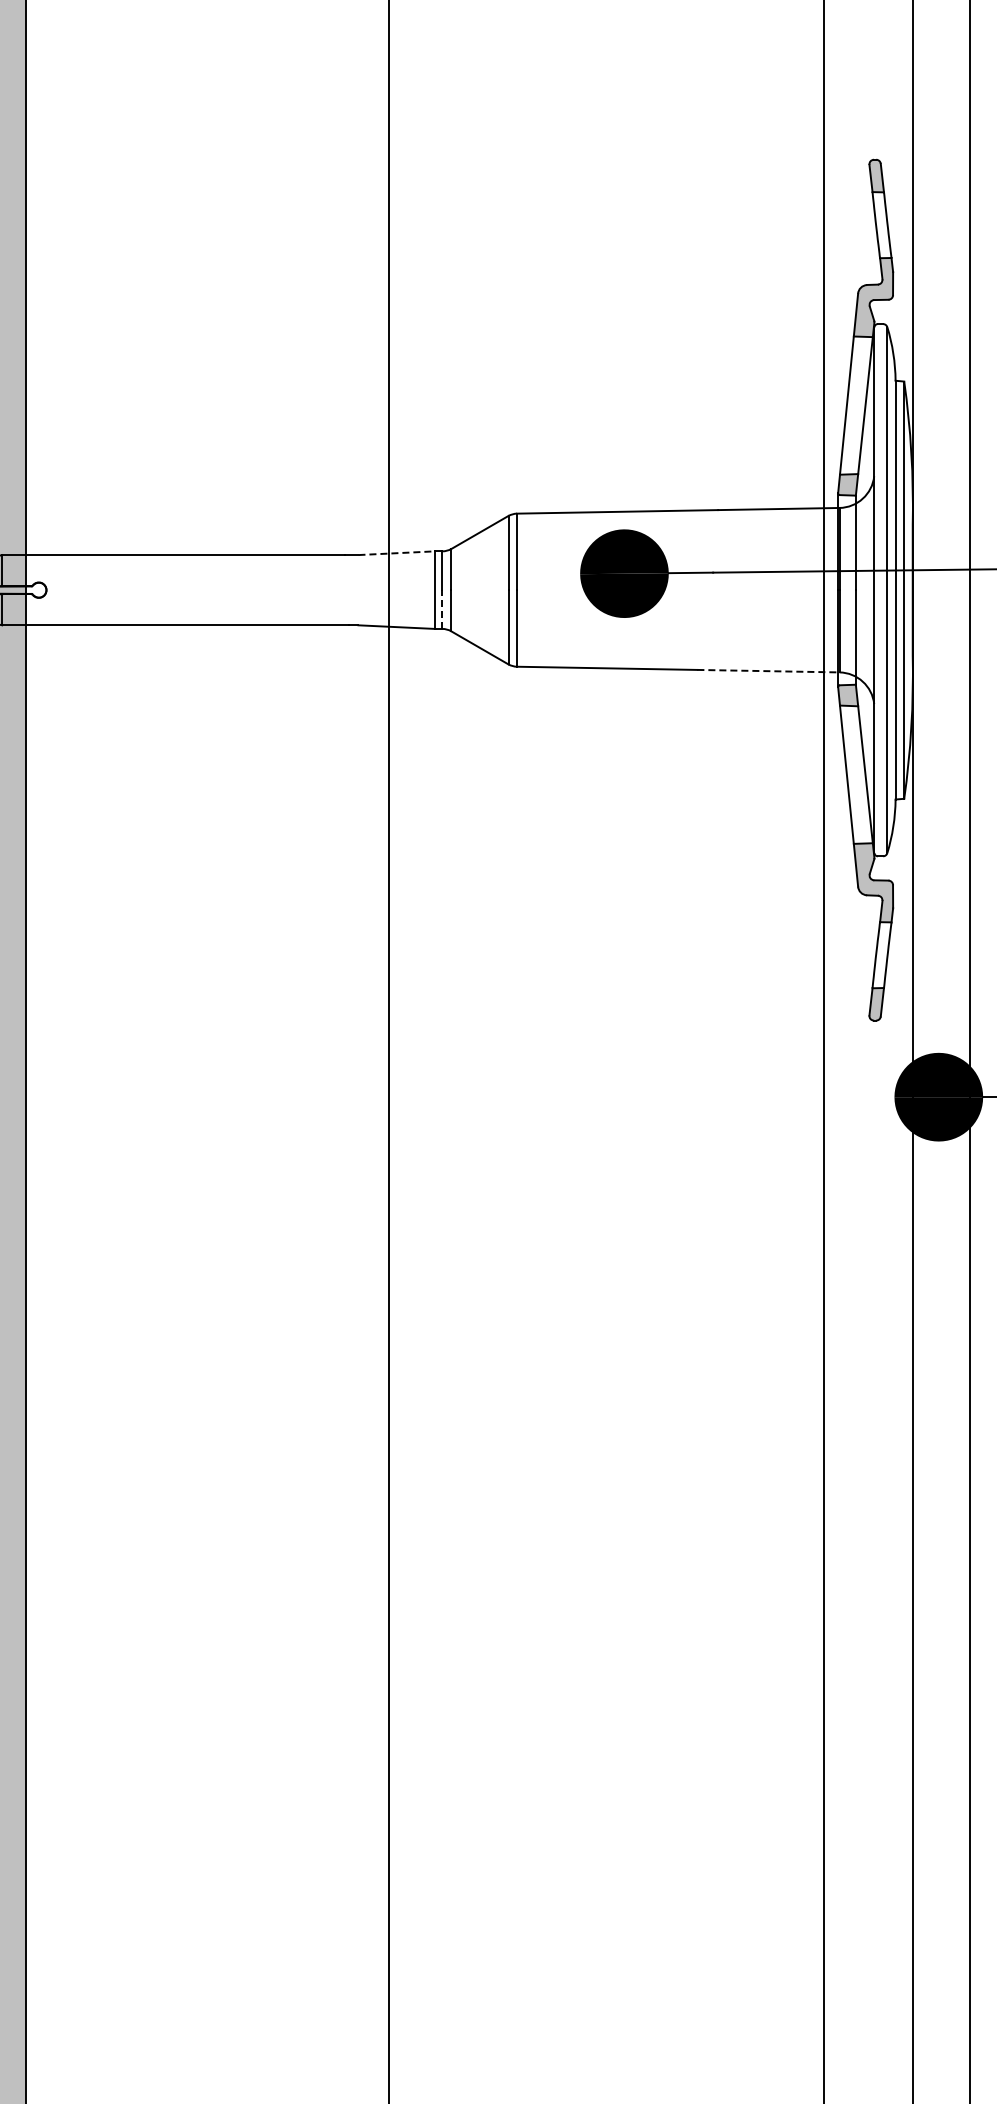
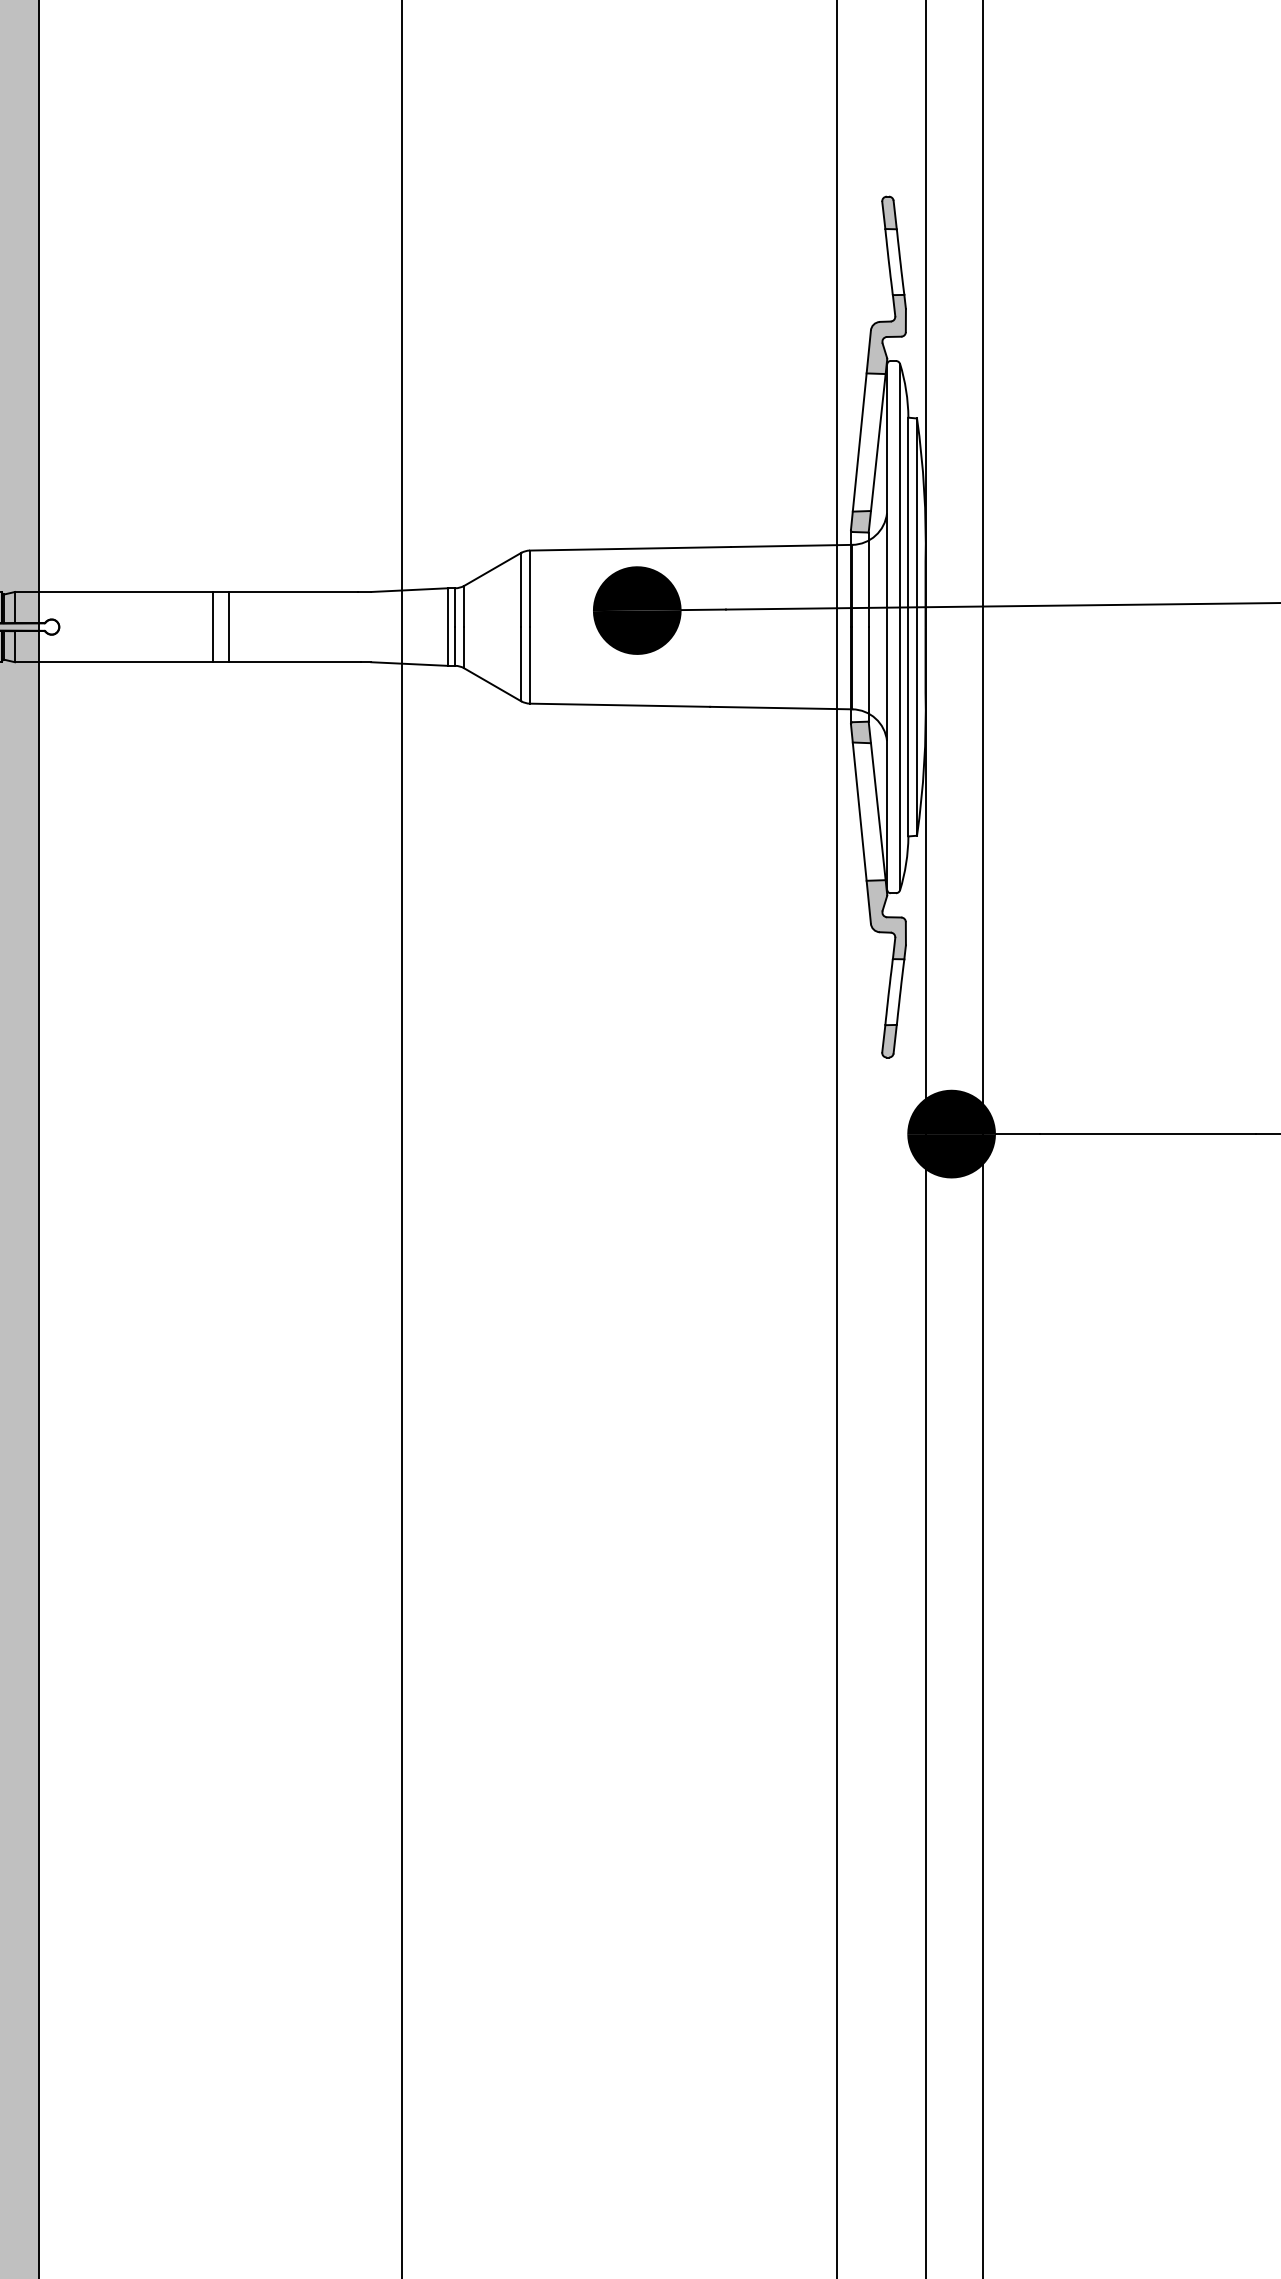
line: (397, 553) -> (410, 590), dashed -> solid
line: (200, 589) -> (213, 626), added
line: (215, 589) -> (228, 626), added
line: (442, 609) -> (455, 646), dashed -> solid
line: (768, 671) -> (781, 708), dashed -> solid

